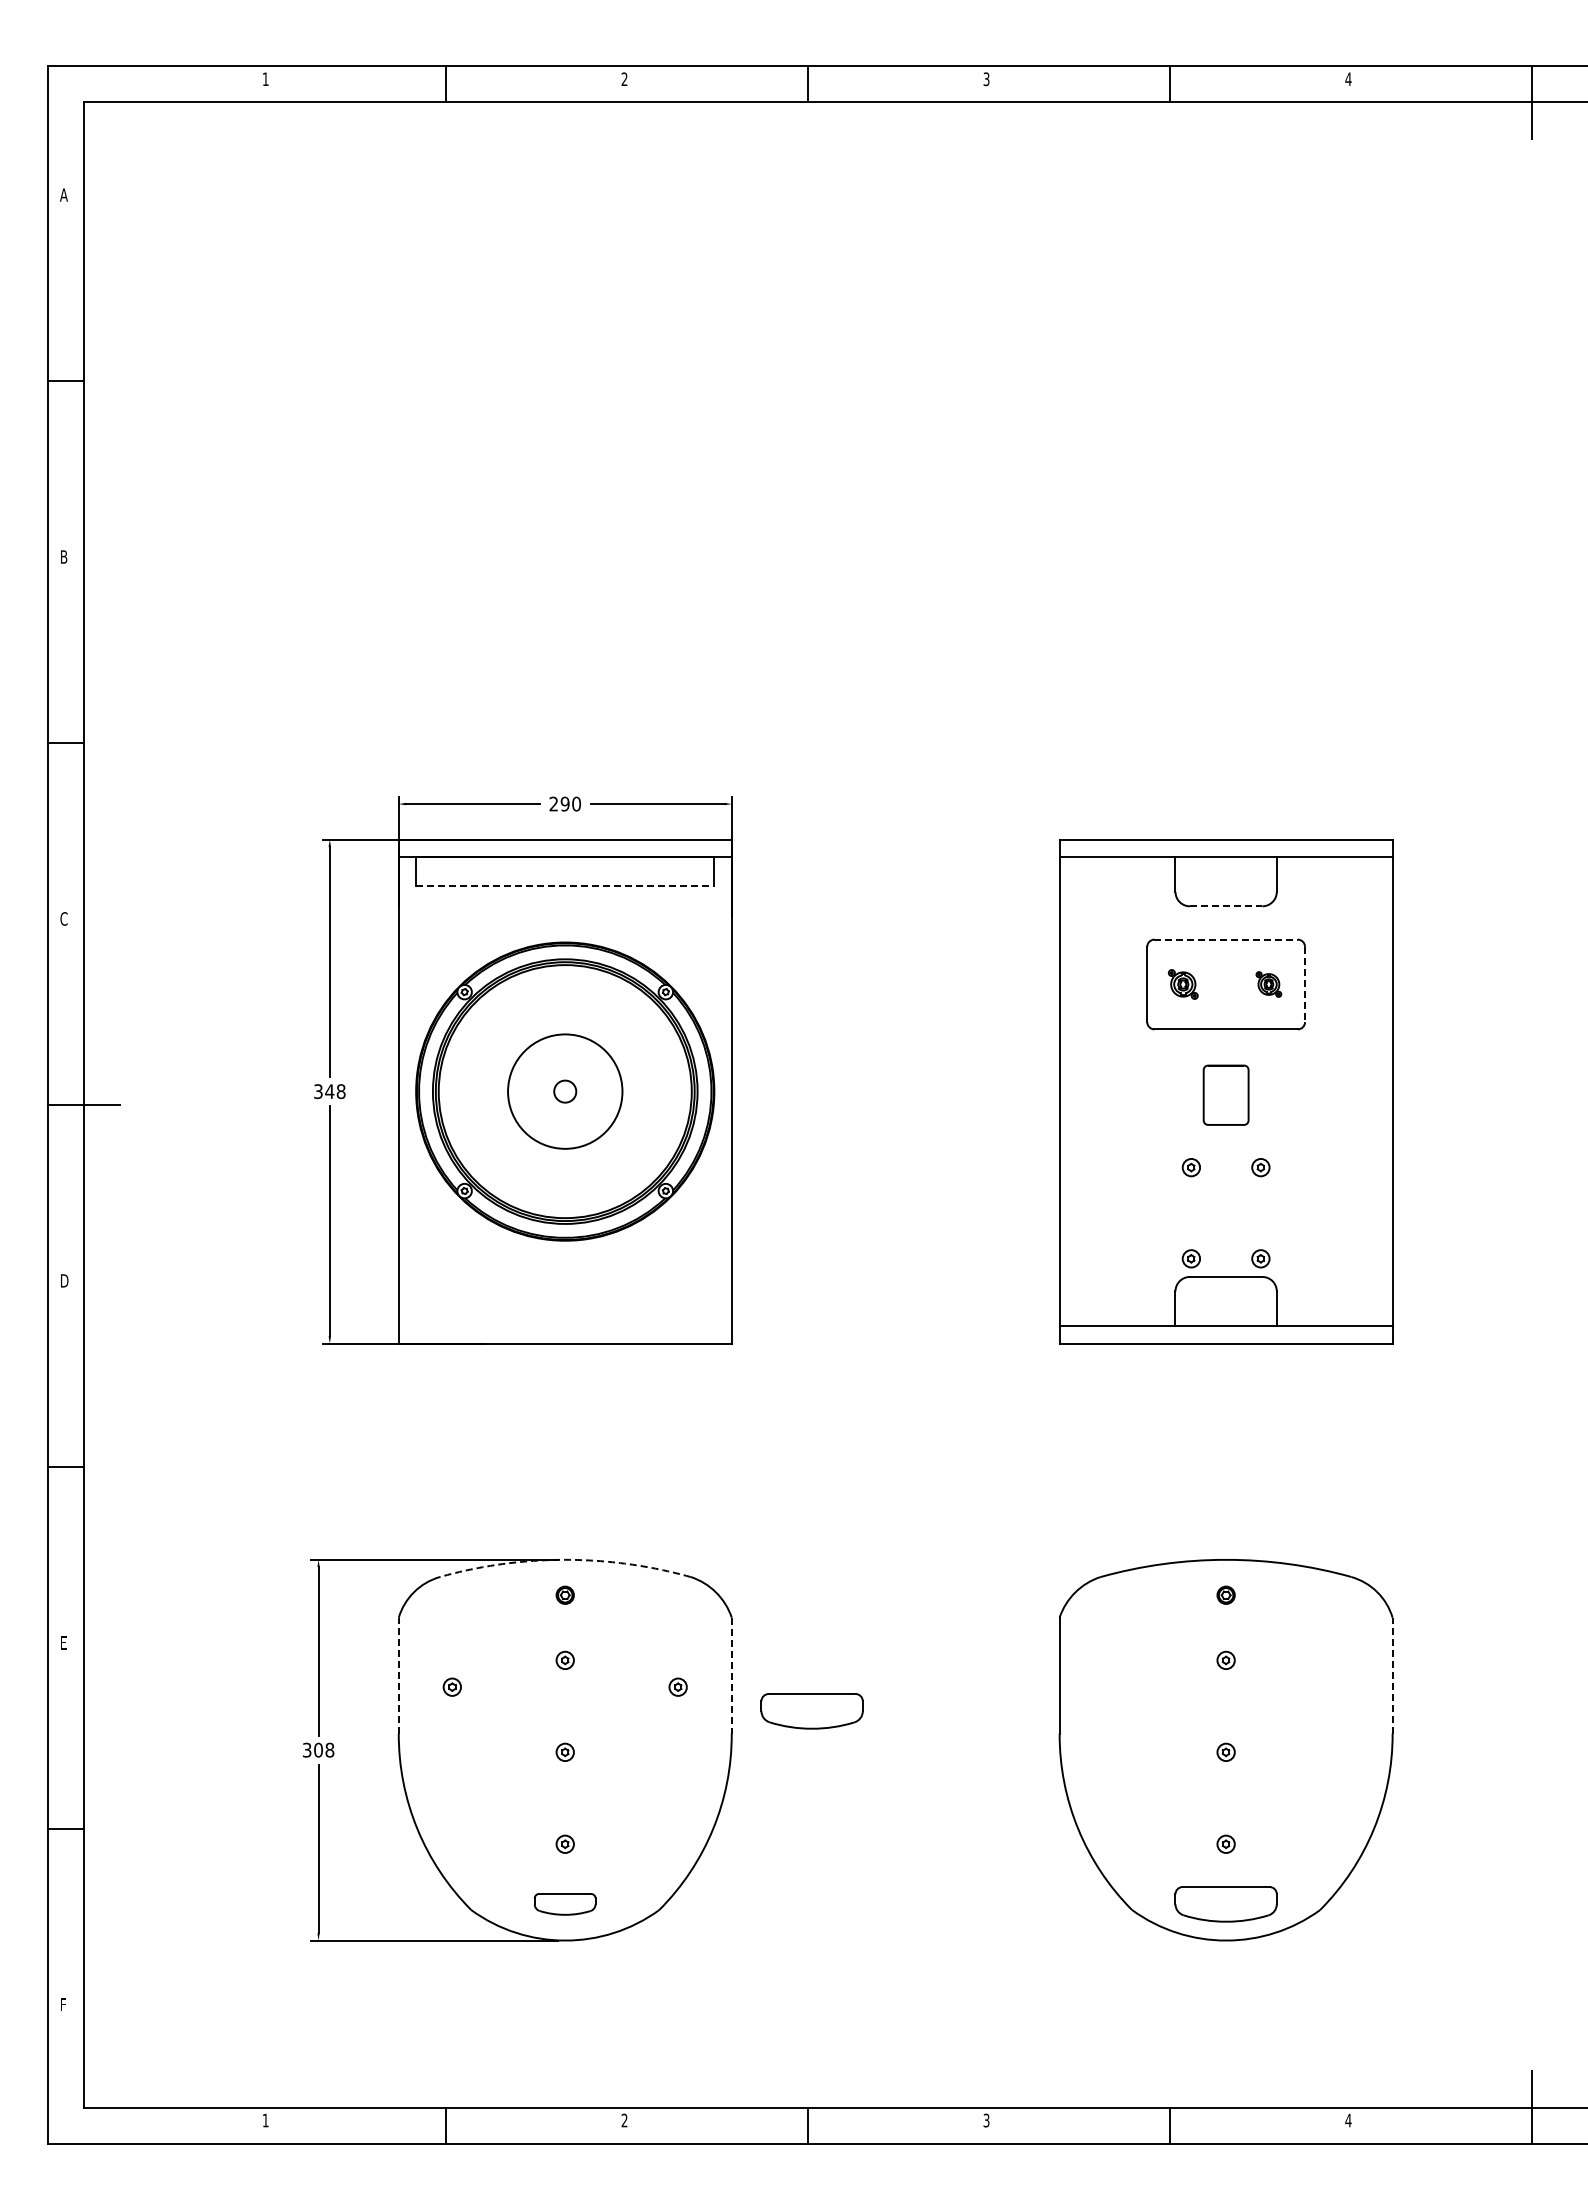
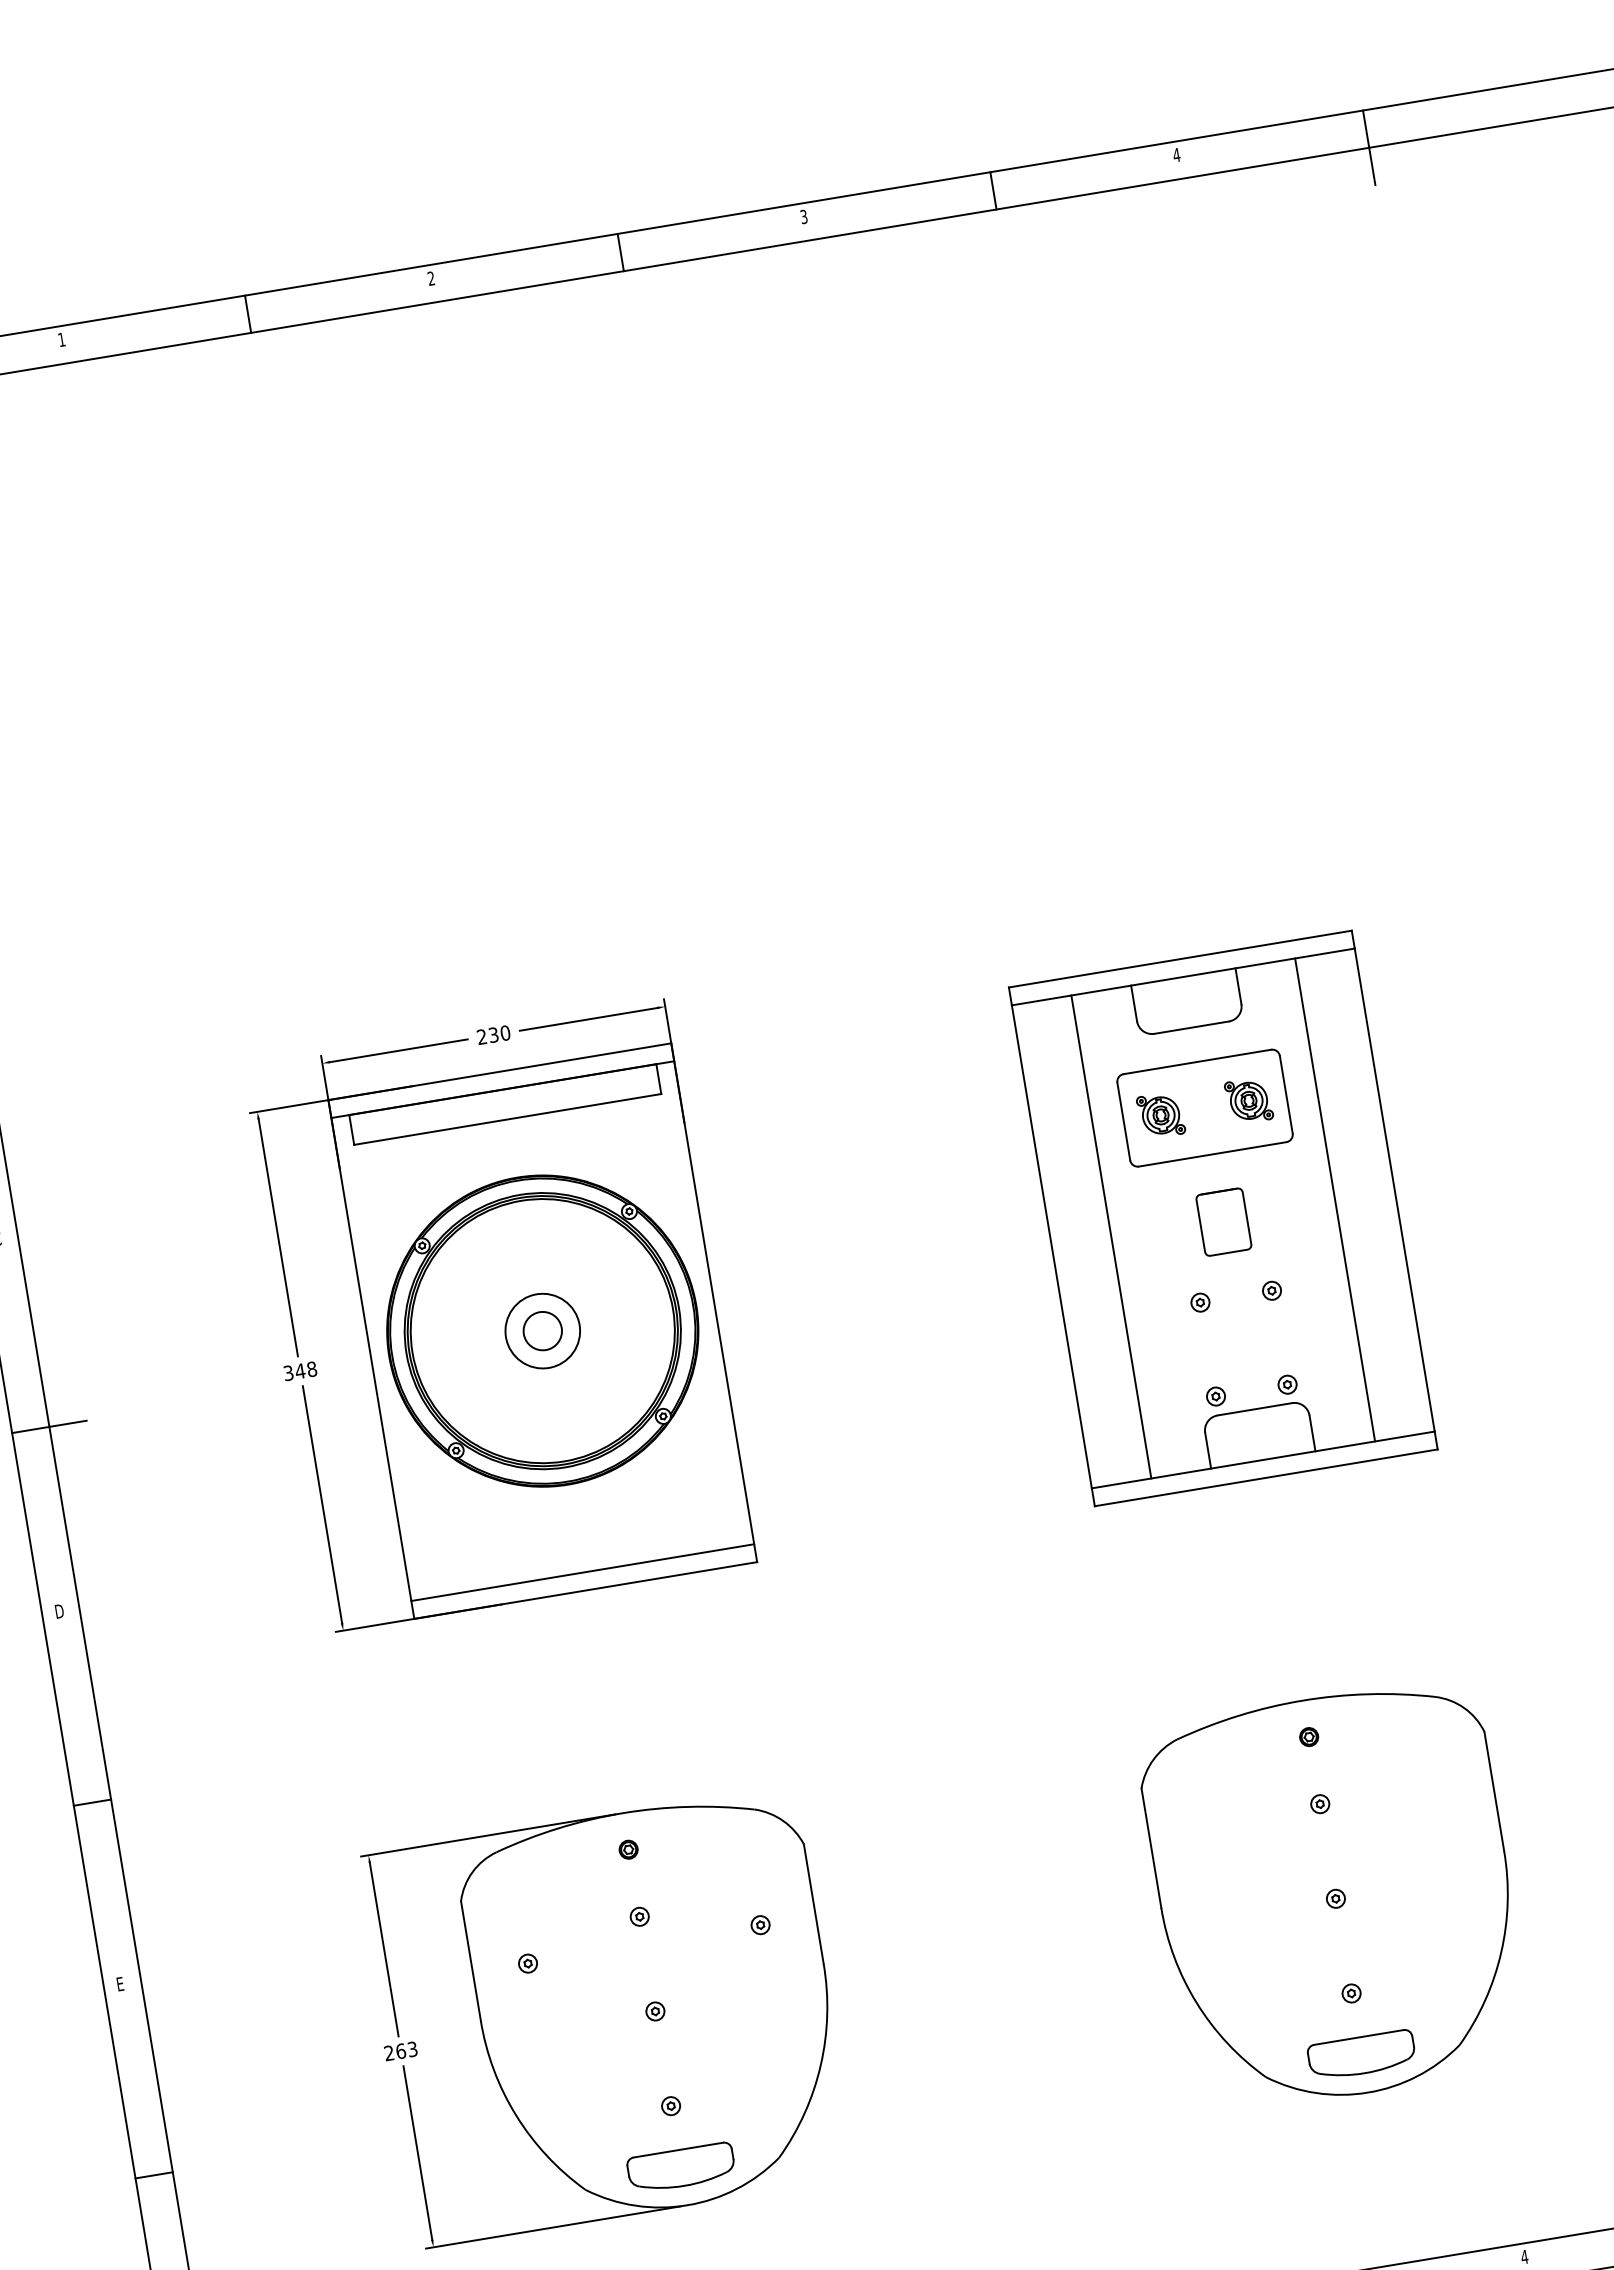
text: (564, 803) -> (492, 1034), 290 -> 230
line: (565, 886) -> (508, 1119), dashed -> solid
line: (1226, 906) -> (1192, 1027), dashed -> solid
line: (1226, 939) -> (1197, 1061), dashed -> solid
part: (1182, 984) -> (1160, 1115), size x1.43
part: (1268, 984) -> (1248, 1100), size x1.67
line: (1305, 984) -> (1286, 1094), dashed -> solid
circle: (564, 1091) -> (541, 1331), size x1.67
circle: (565, 1091) -> (543, 1330), size x0.62
line: (1117, 1091) -> (1111, 1236), added
line: (1334, 1091) -> (1334, 1199), added
line: (564, 1326) -> (582, 1573), added
arc: (565, 1559) -> (622, 1812), dashed -> solid
line: (398, 1675) -> (470, 1960), dashed -> solid
line: (731, 1675) -> (813, 1903), dashed -> solid
line: (1392, 1675) -> (1494, 1791), dashed -> solid
part: (811, 1711) -> (902, 1927), removed
text: (318, 1749) -> (400, 2050), 308 -> 263
part: (564, 1904) -> (680, 2168), size x1.67

